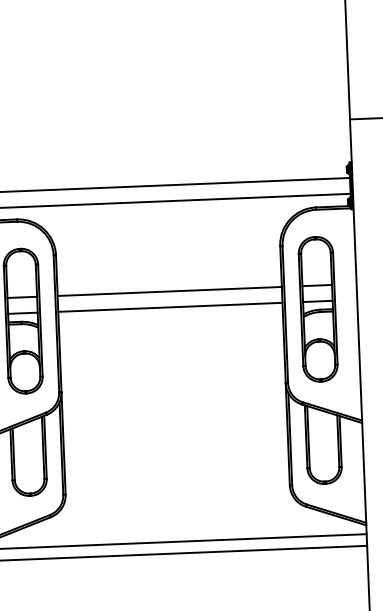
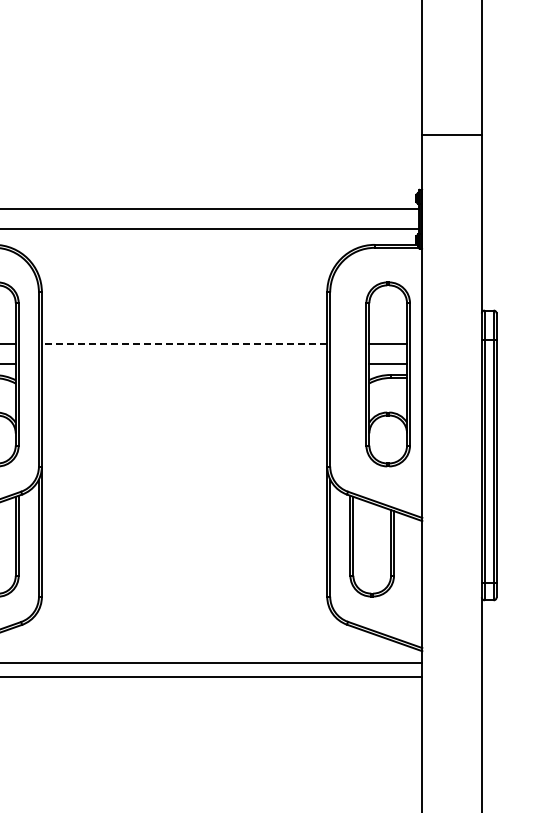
line: (169, 291) -> (184, 344), solid -> dashed
line: (170, 307) -> (184, 364), removed
part: (317, 309) -> (387, 374), moved

